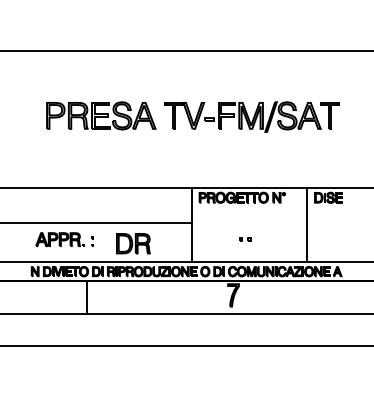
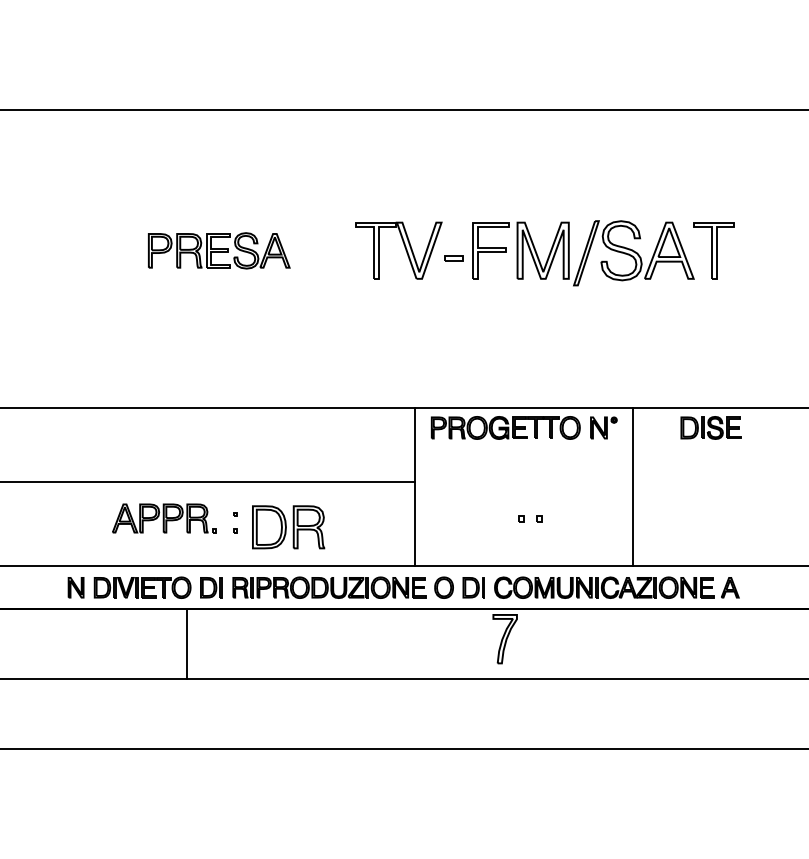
part: (101, 115) -> (219, 249), size x0.6
line: (307, 224) -> (632, 485), moved
part: (64, 239) -> (174, 518), moved

